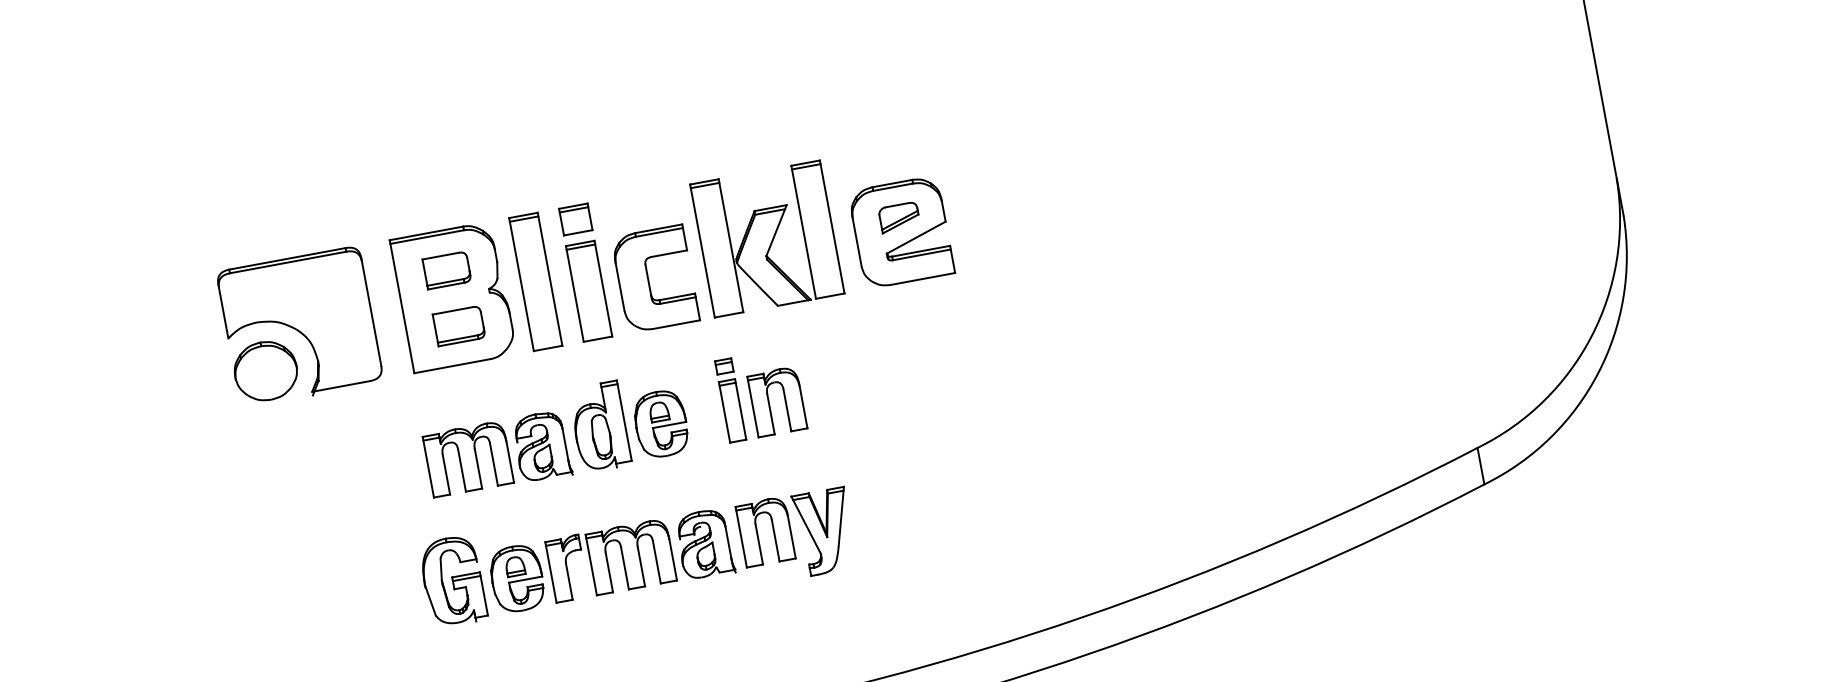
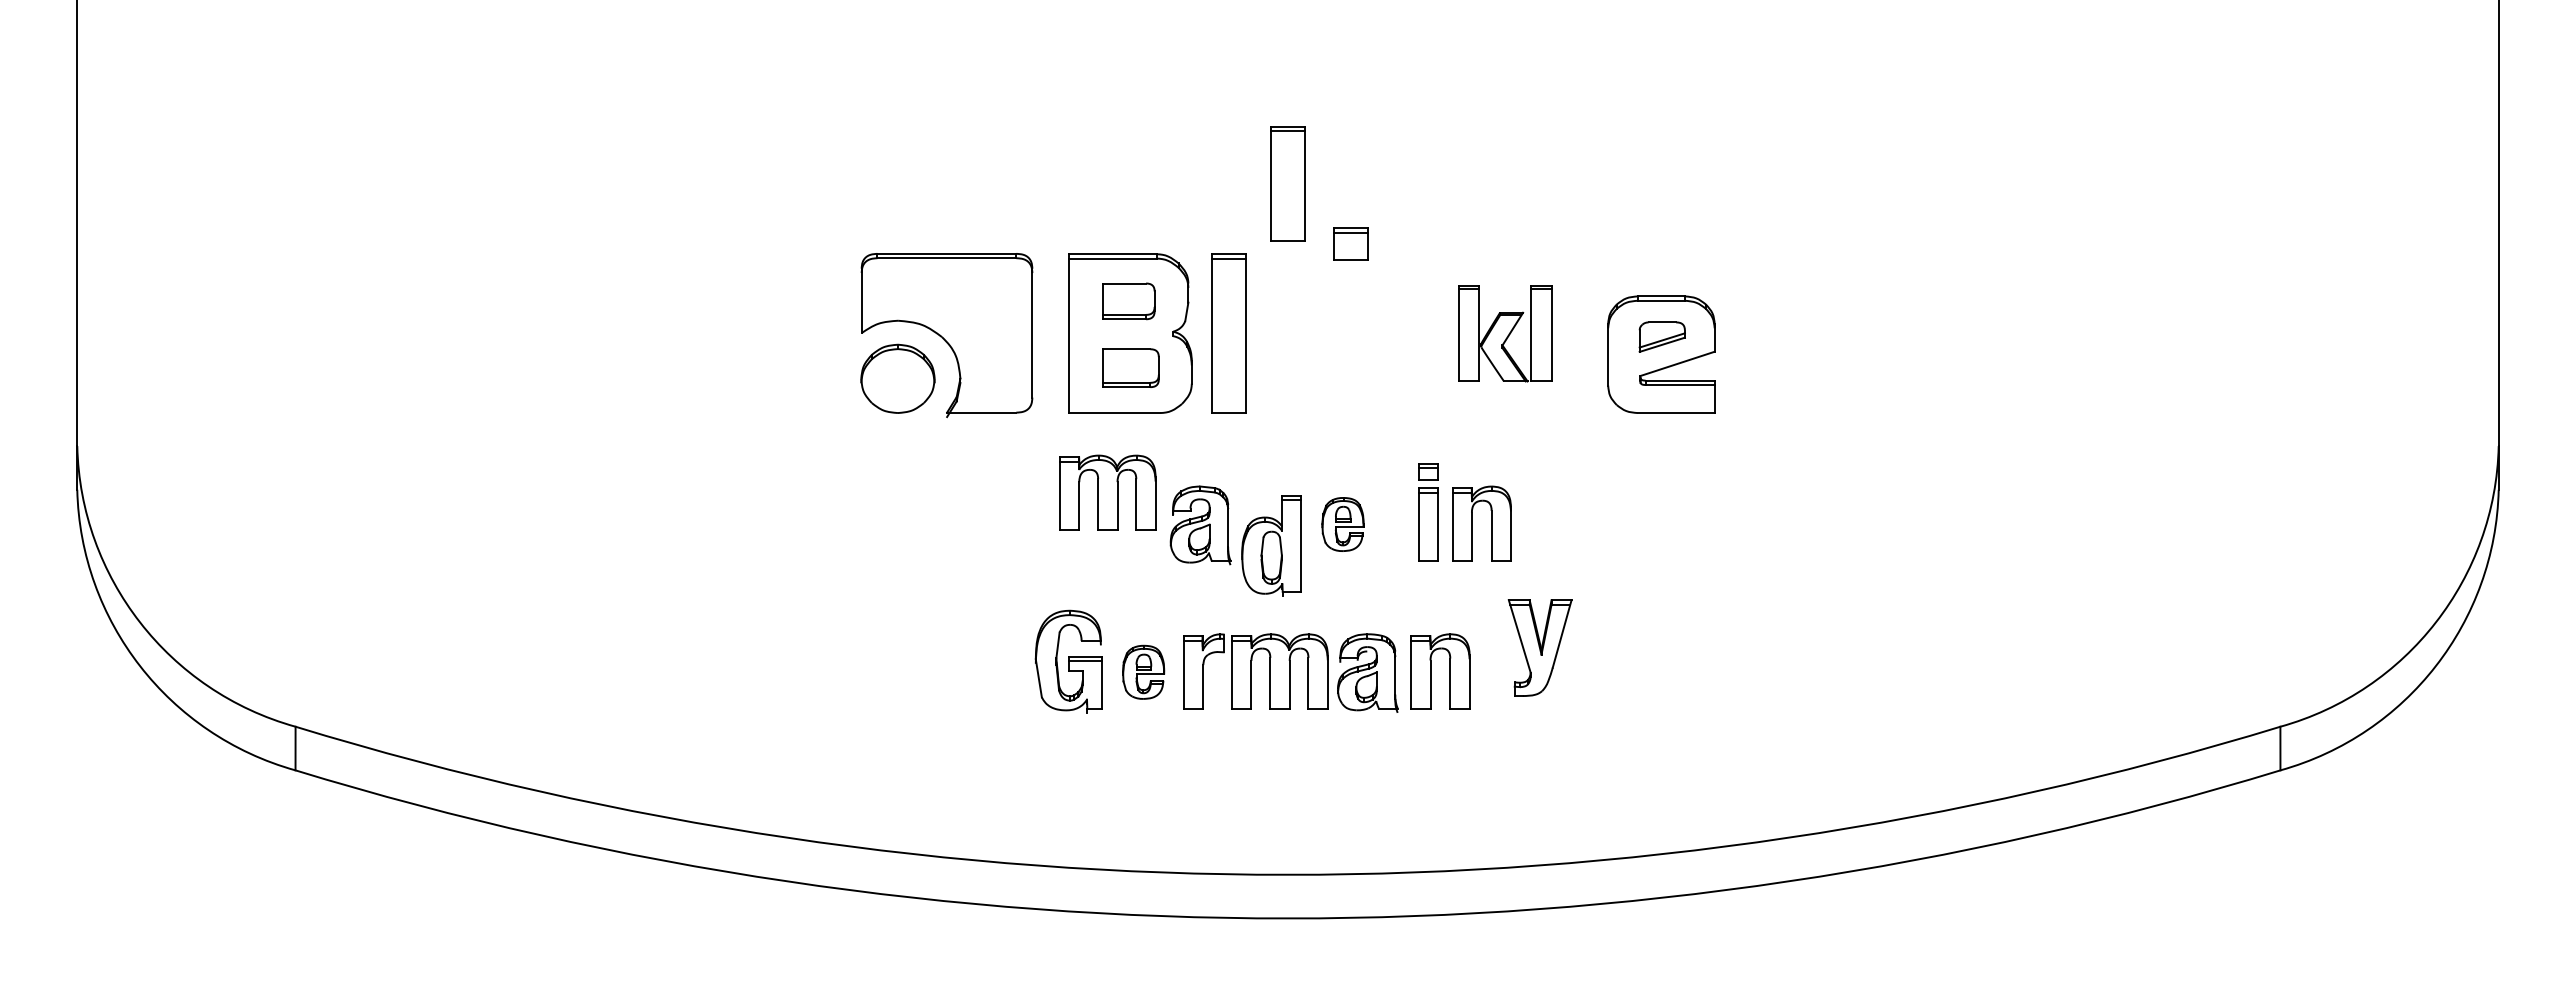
part: (575, 219) -> (1350, 243), moved
part: (767, 238) -> (1505, 333), size x0.6
part: (648, 279) -> (1359, 355), removed
part: (588, 291) -> (1287, 183), moved
part: (660, 424) -> (1342, 524), size x0.7
part: (599, 426) -> (1271, 545), moved
part: (467, 458) -> (1107, 492), moved
part: (824, 531) -> (1539, 647), moved
part: (517, 578) -> (1143, 672), size x0.7

